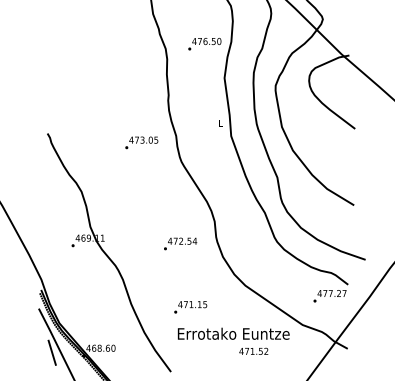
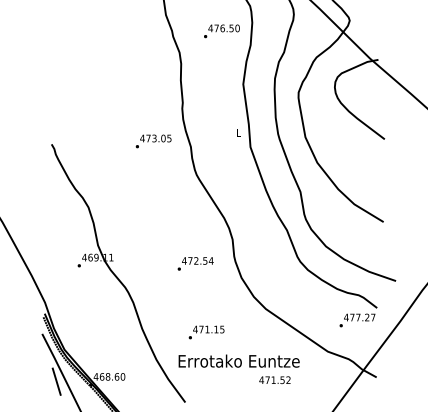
text: (204, 44) -> (221, 31), moved
text: (141, 142) -> (153, 141), moved
text: (233, 333) -> (238, 360), moved

